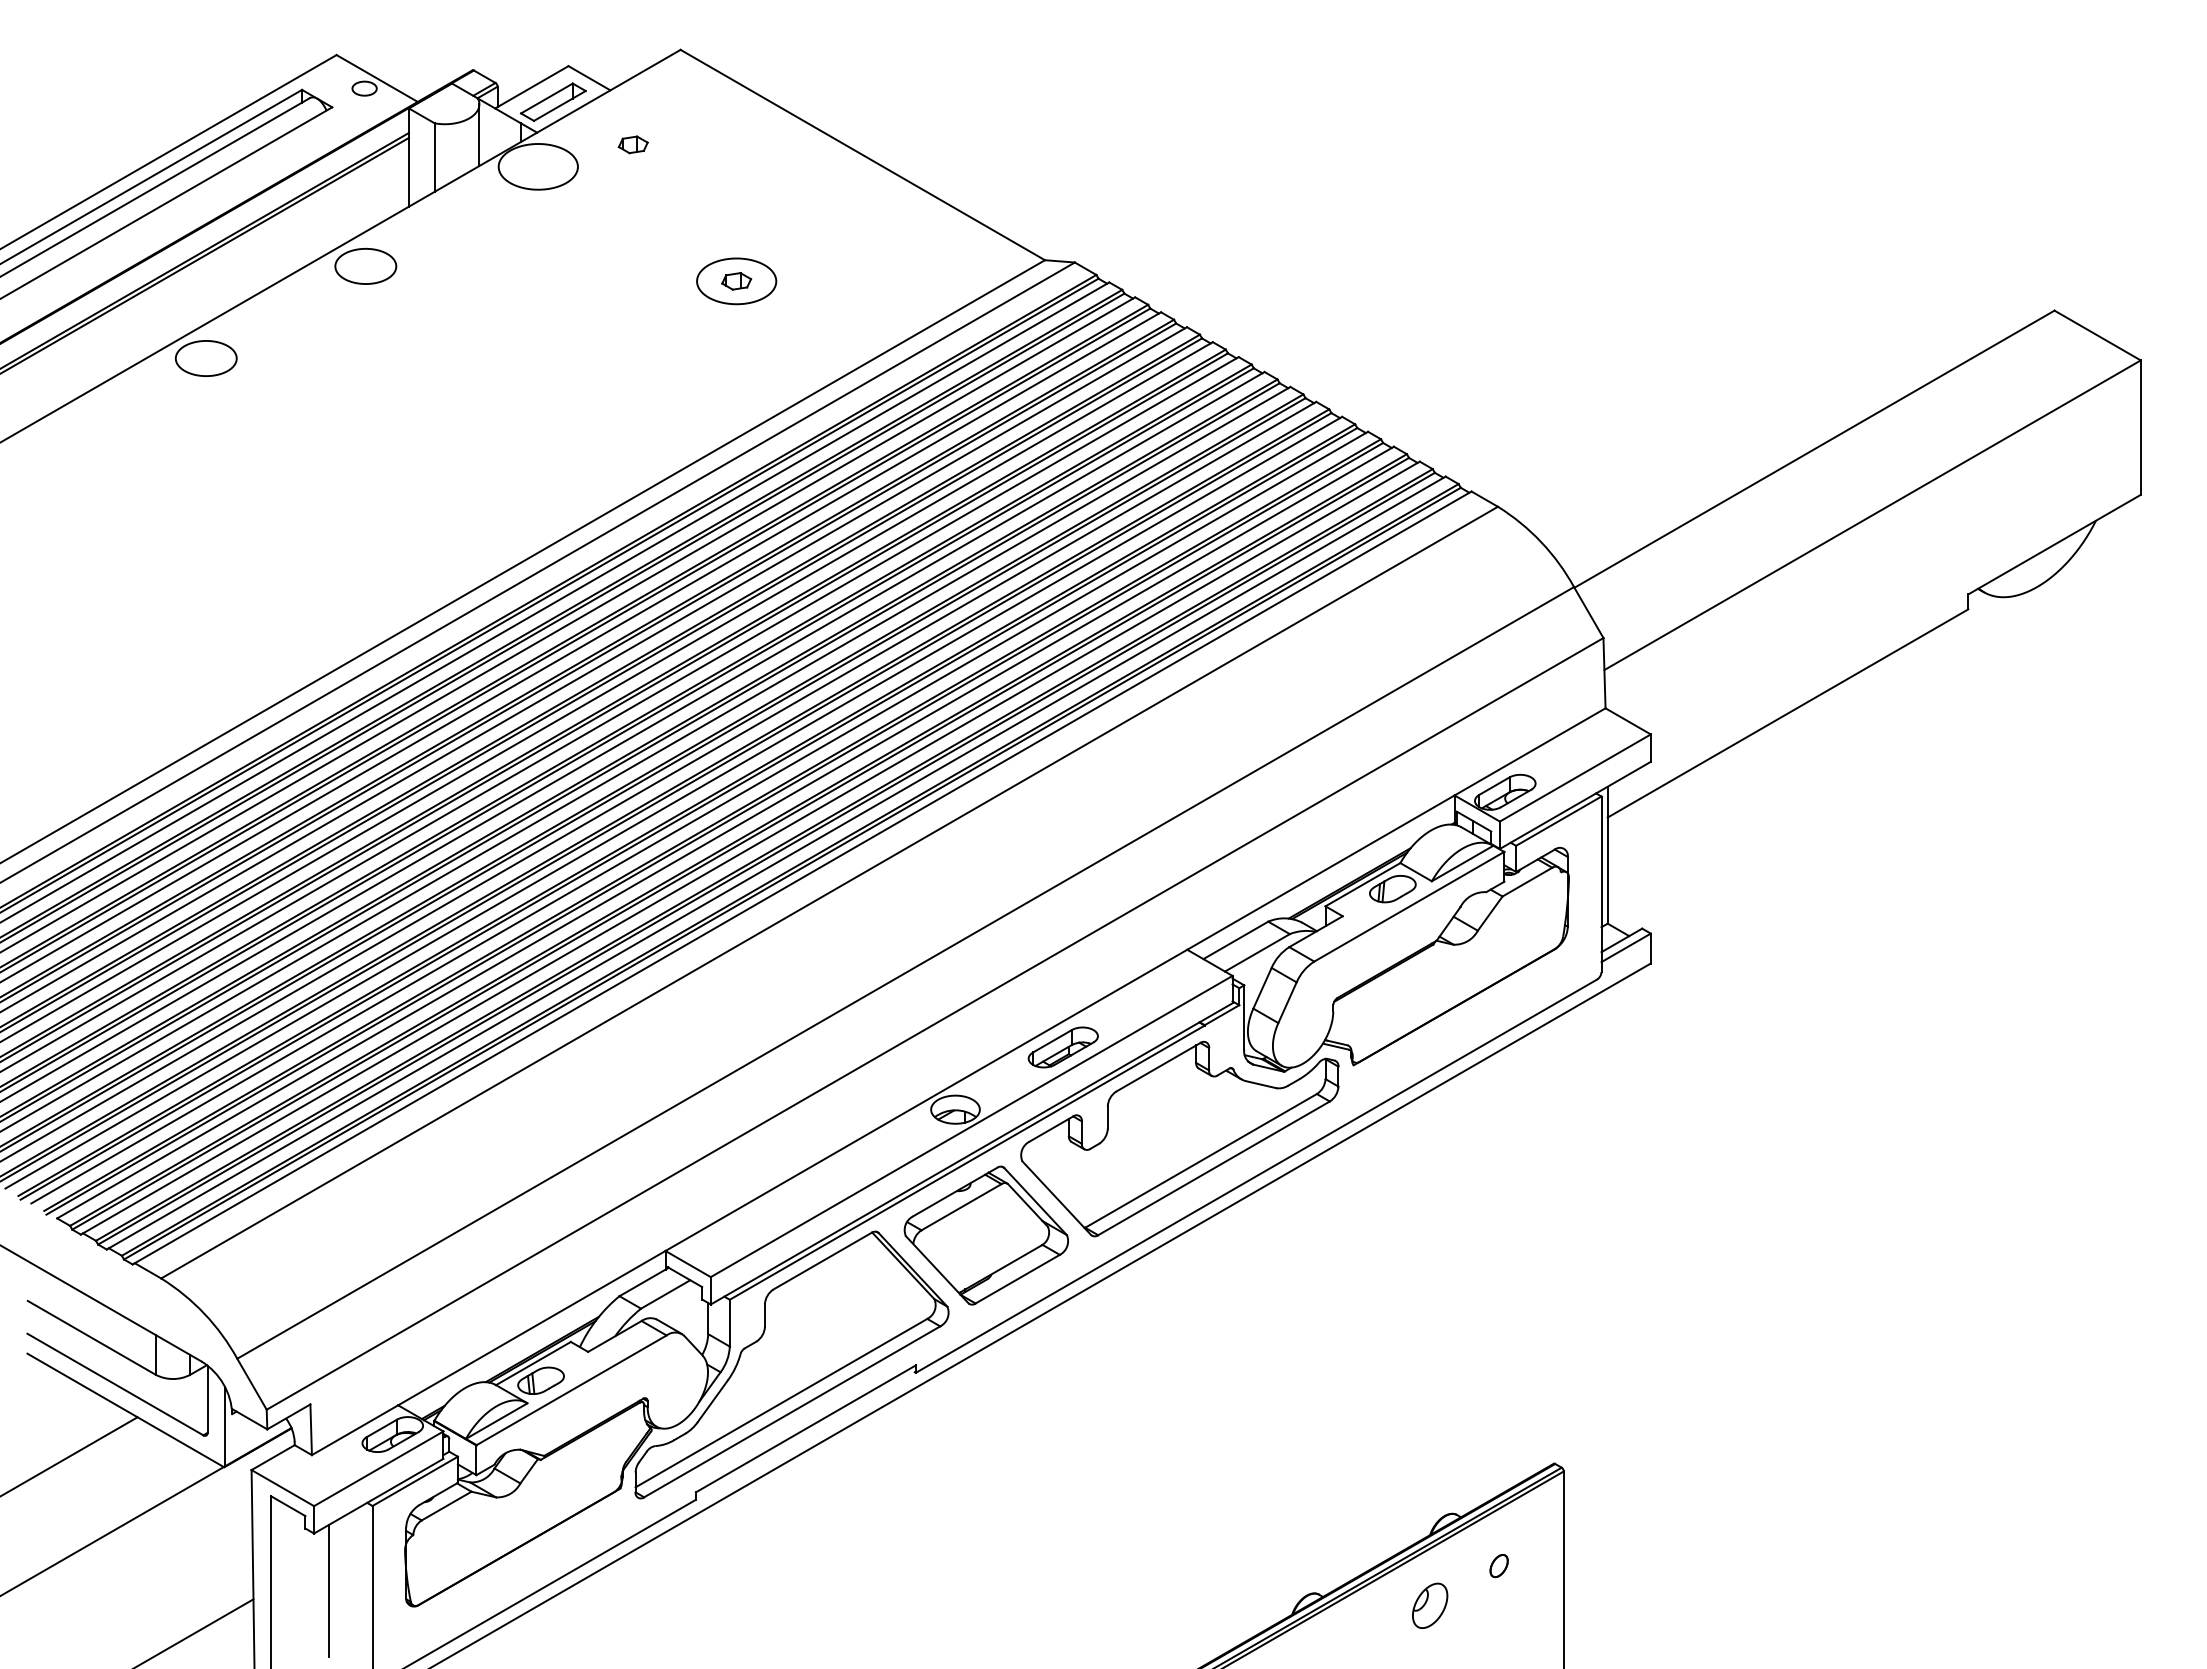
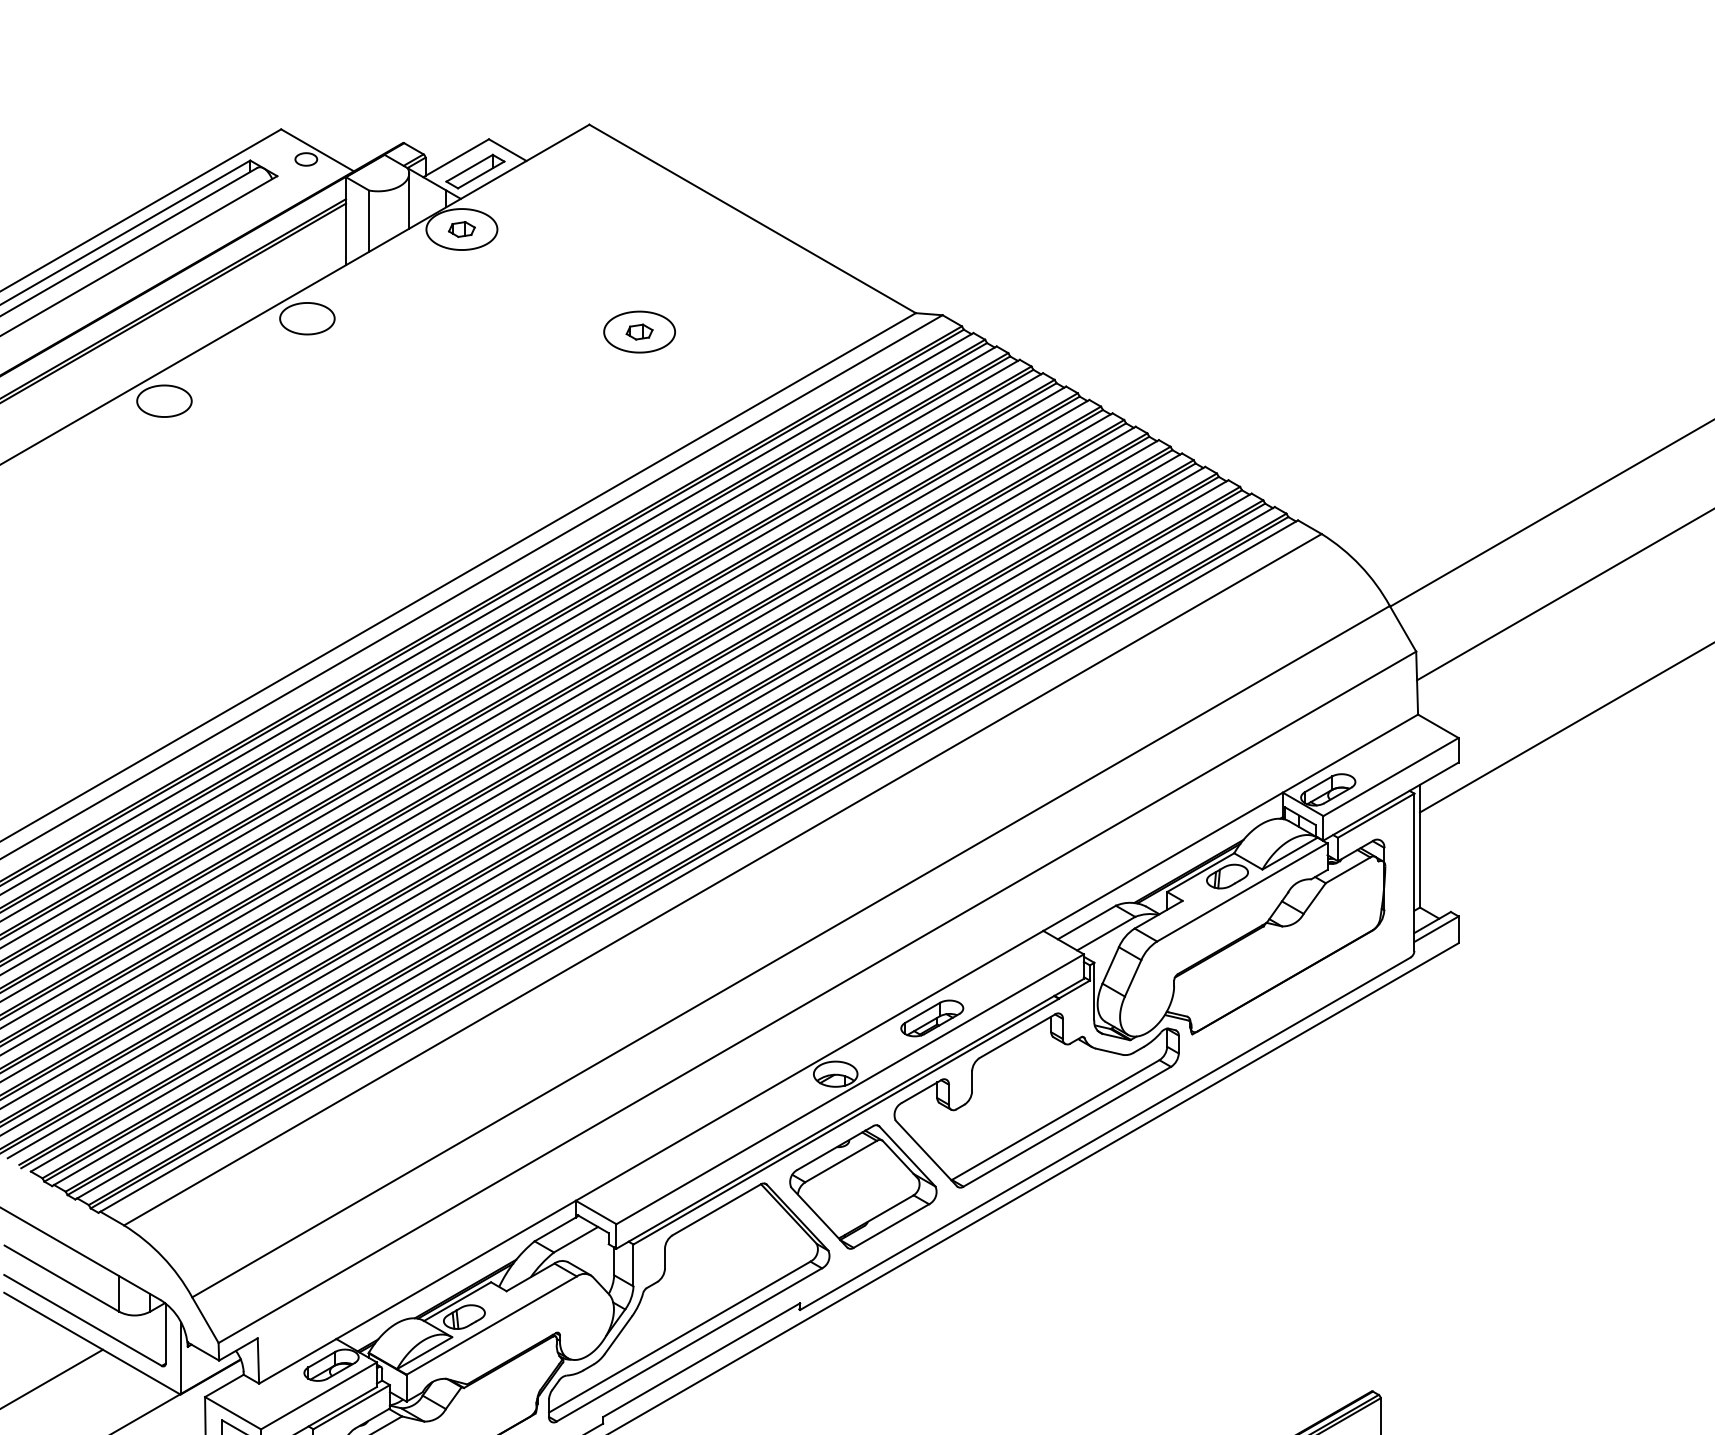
part: (632, 144) -> (461, 229), moved

